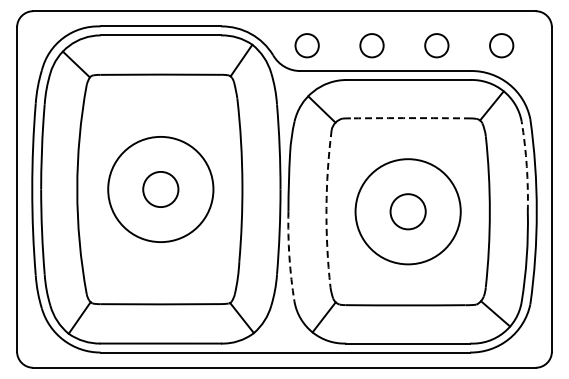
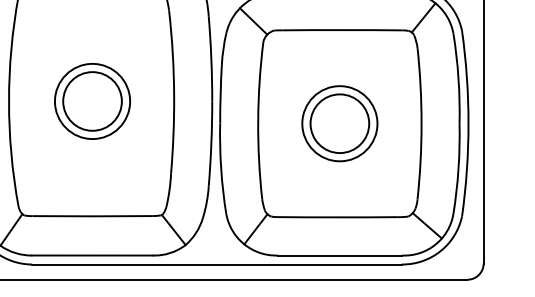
arc: (410, 118) -> (342, 30), dashed -> solid
arc: (526, 166) -> (458, 78), dashed -> solid
circle: (160, 189) -> (92, 101), size x0.71
circle: (160, 189) -> (92, 101), size x1.67
arc: (326, 208) -> (258, 120), dashed -> solid
circle: (407, 211) -> (339, 123), size x0.71
circle: (407, 211) -> (339, 123), size x1.67
arc: (289, 256) -> (221, 168), dashed -> solid

